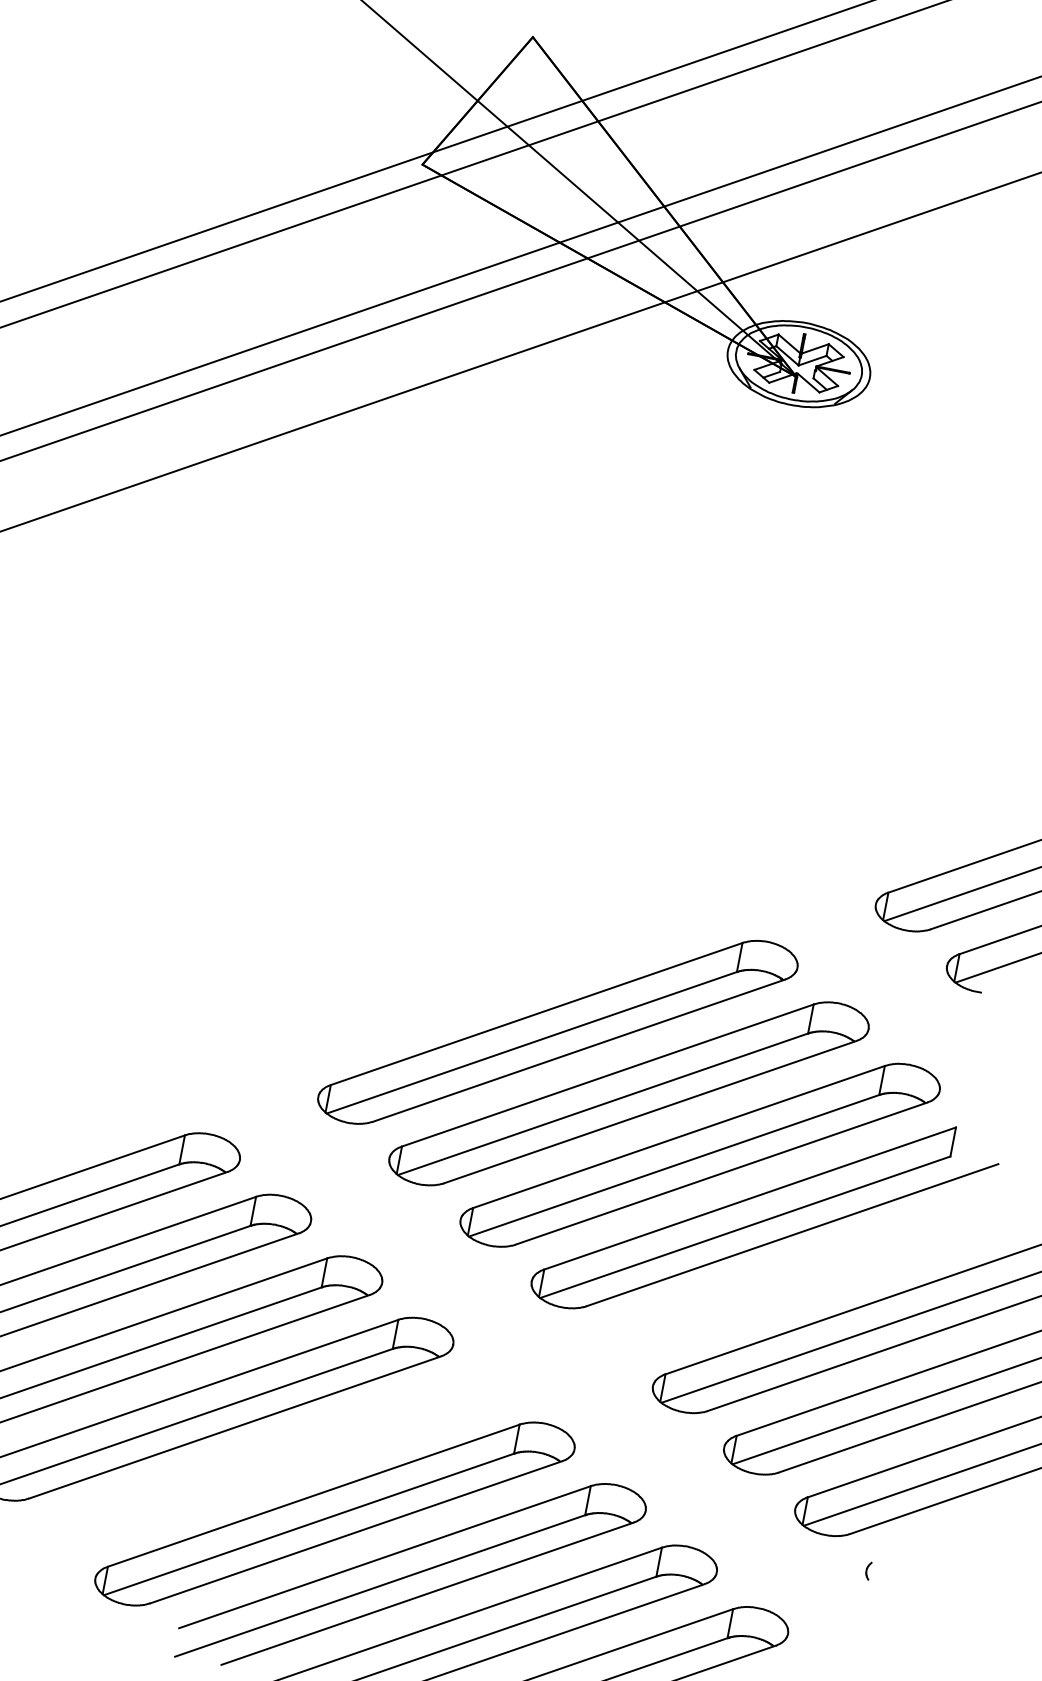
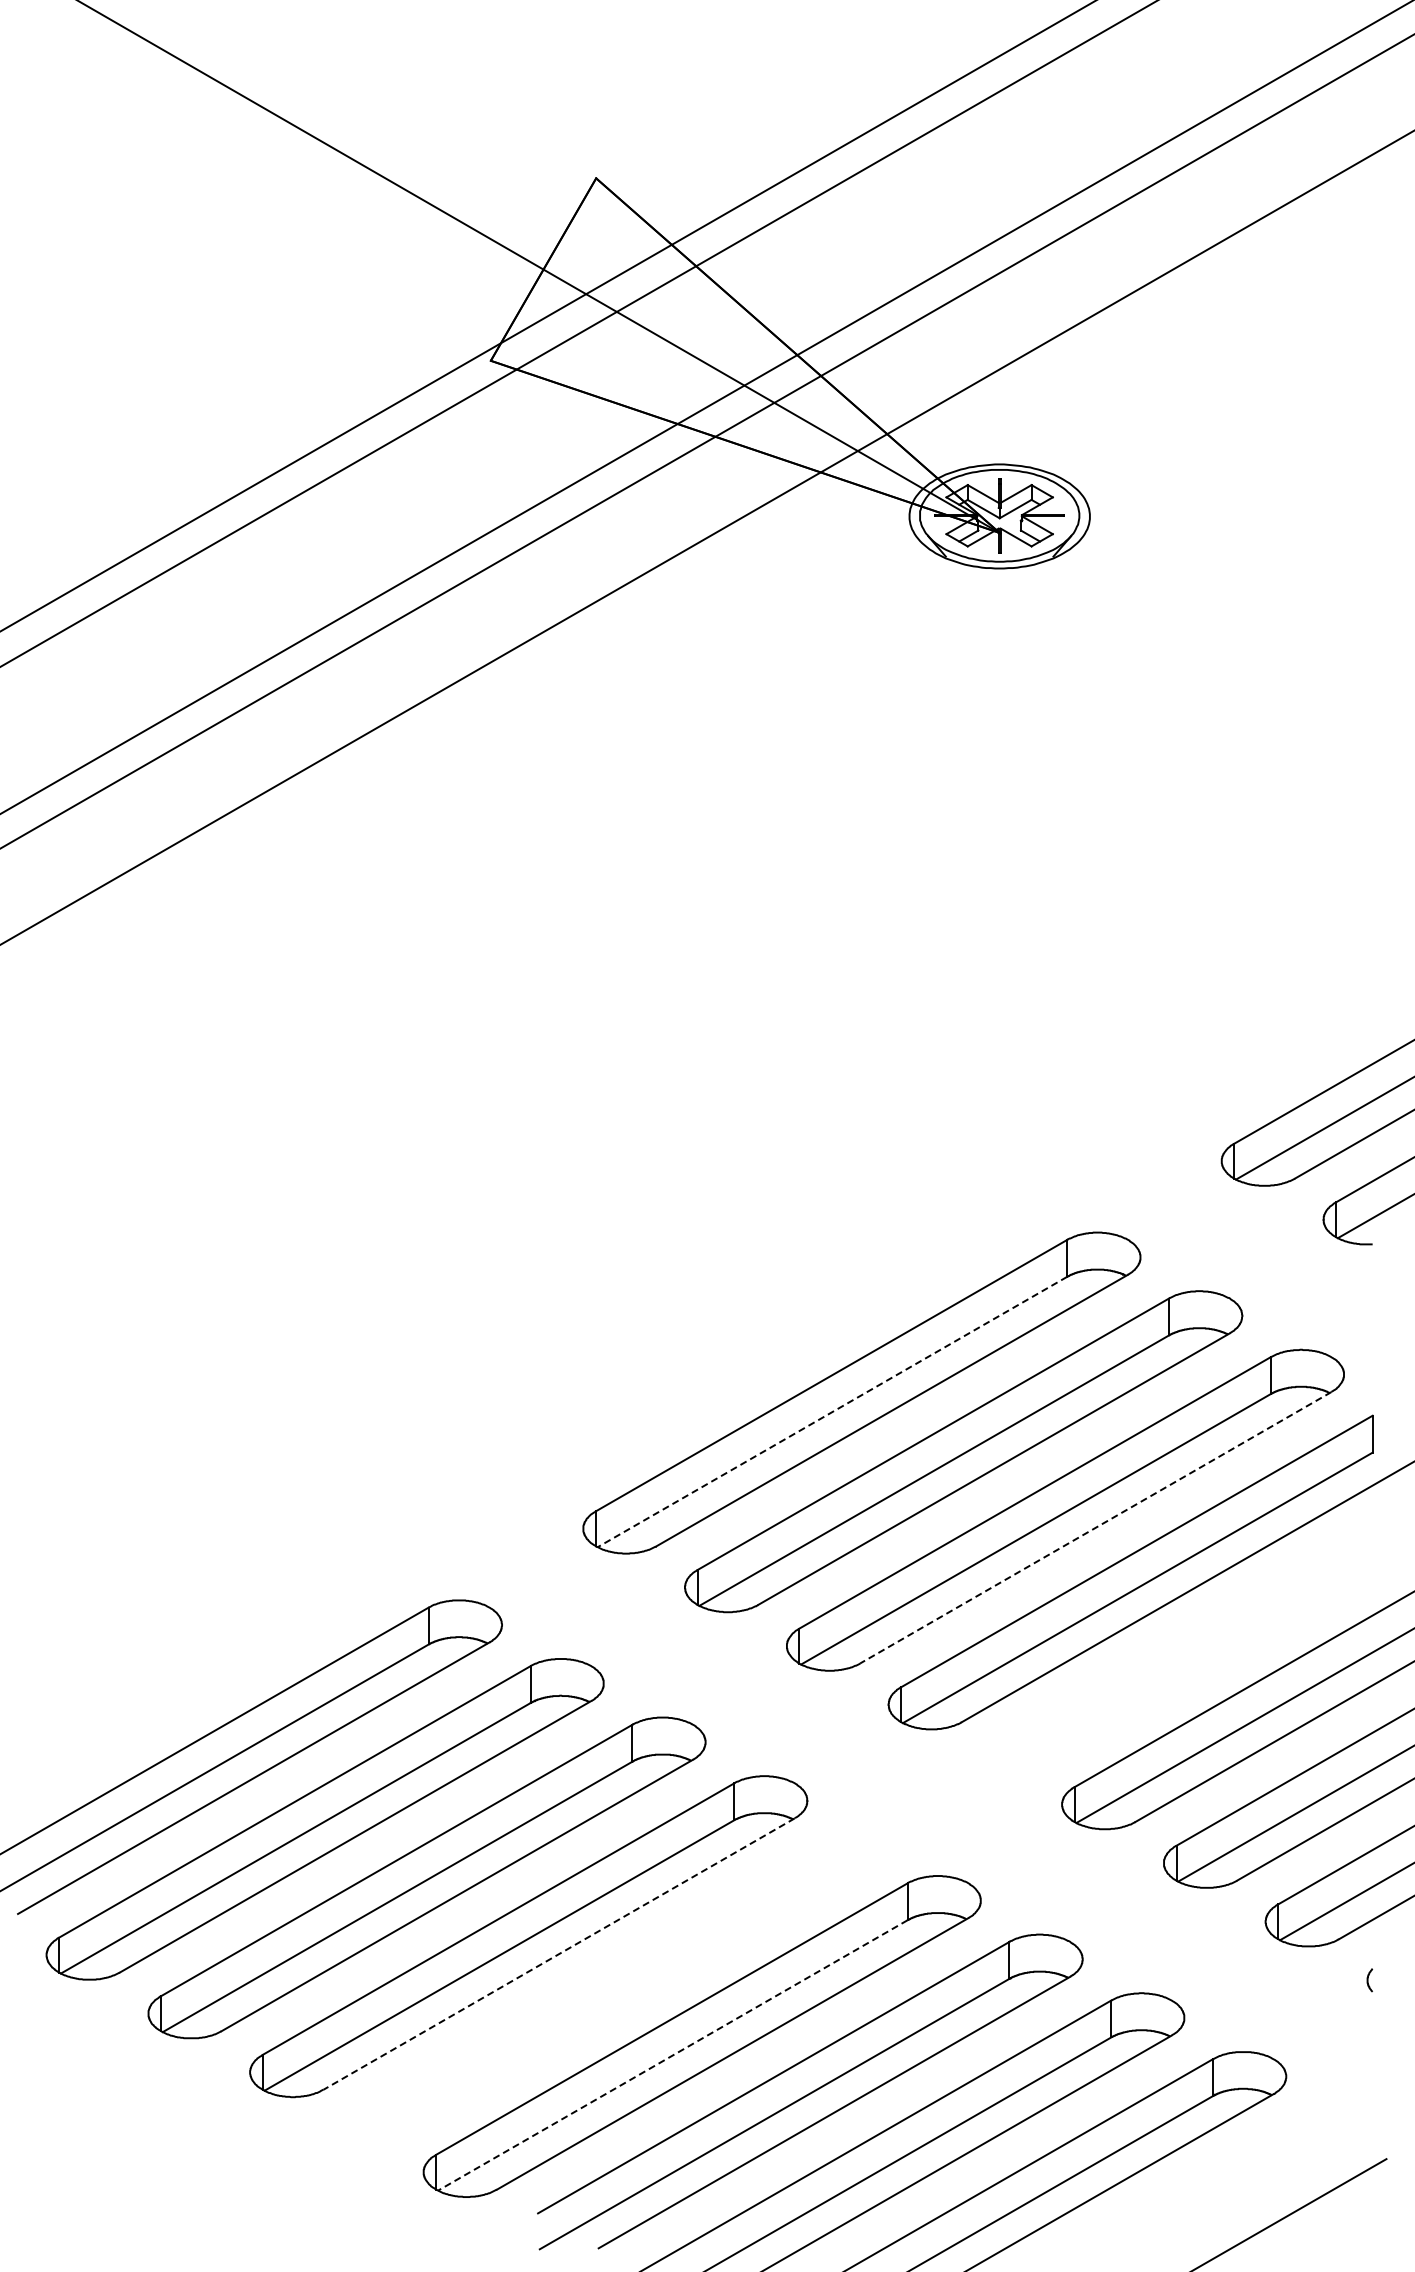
line: (531, 1043) -> (832, 1412), solid -> dashed
line: (721, 1173) -> (1095, 1527), solid -> dashed
line: (235, 1427) -> (559, 1954), solid -> dashed
line: (308, 1524) -> (672, 2055), solid -> dashed

